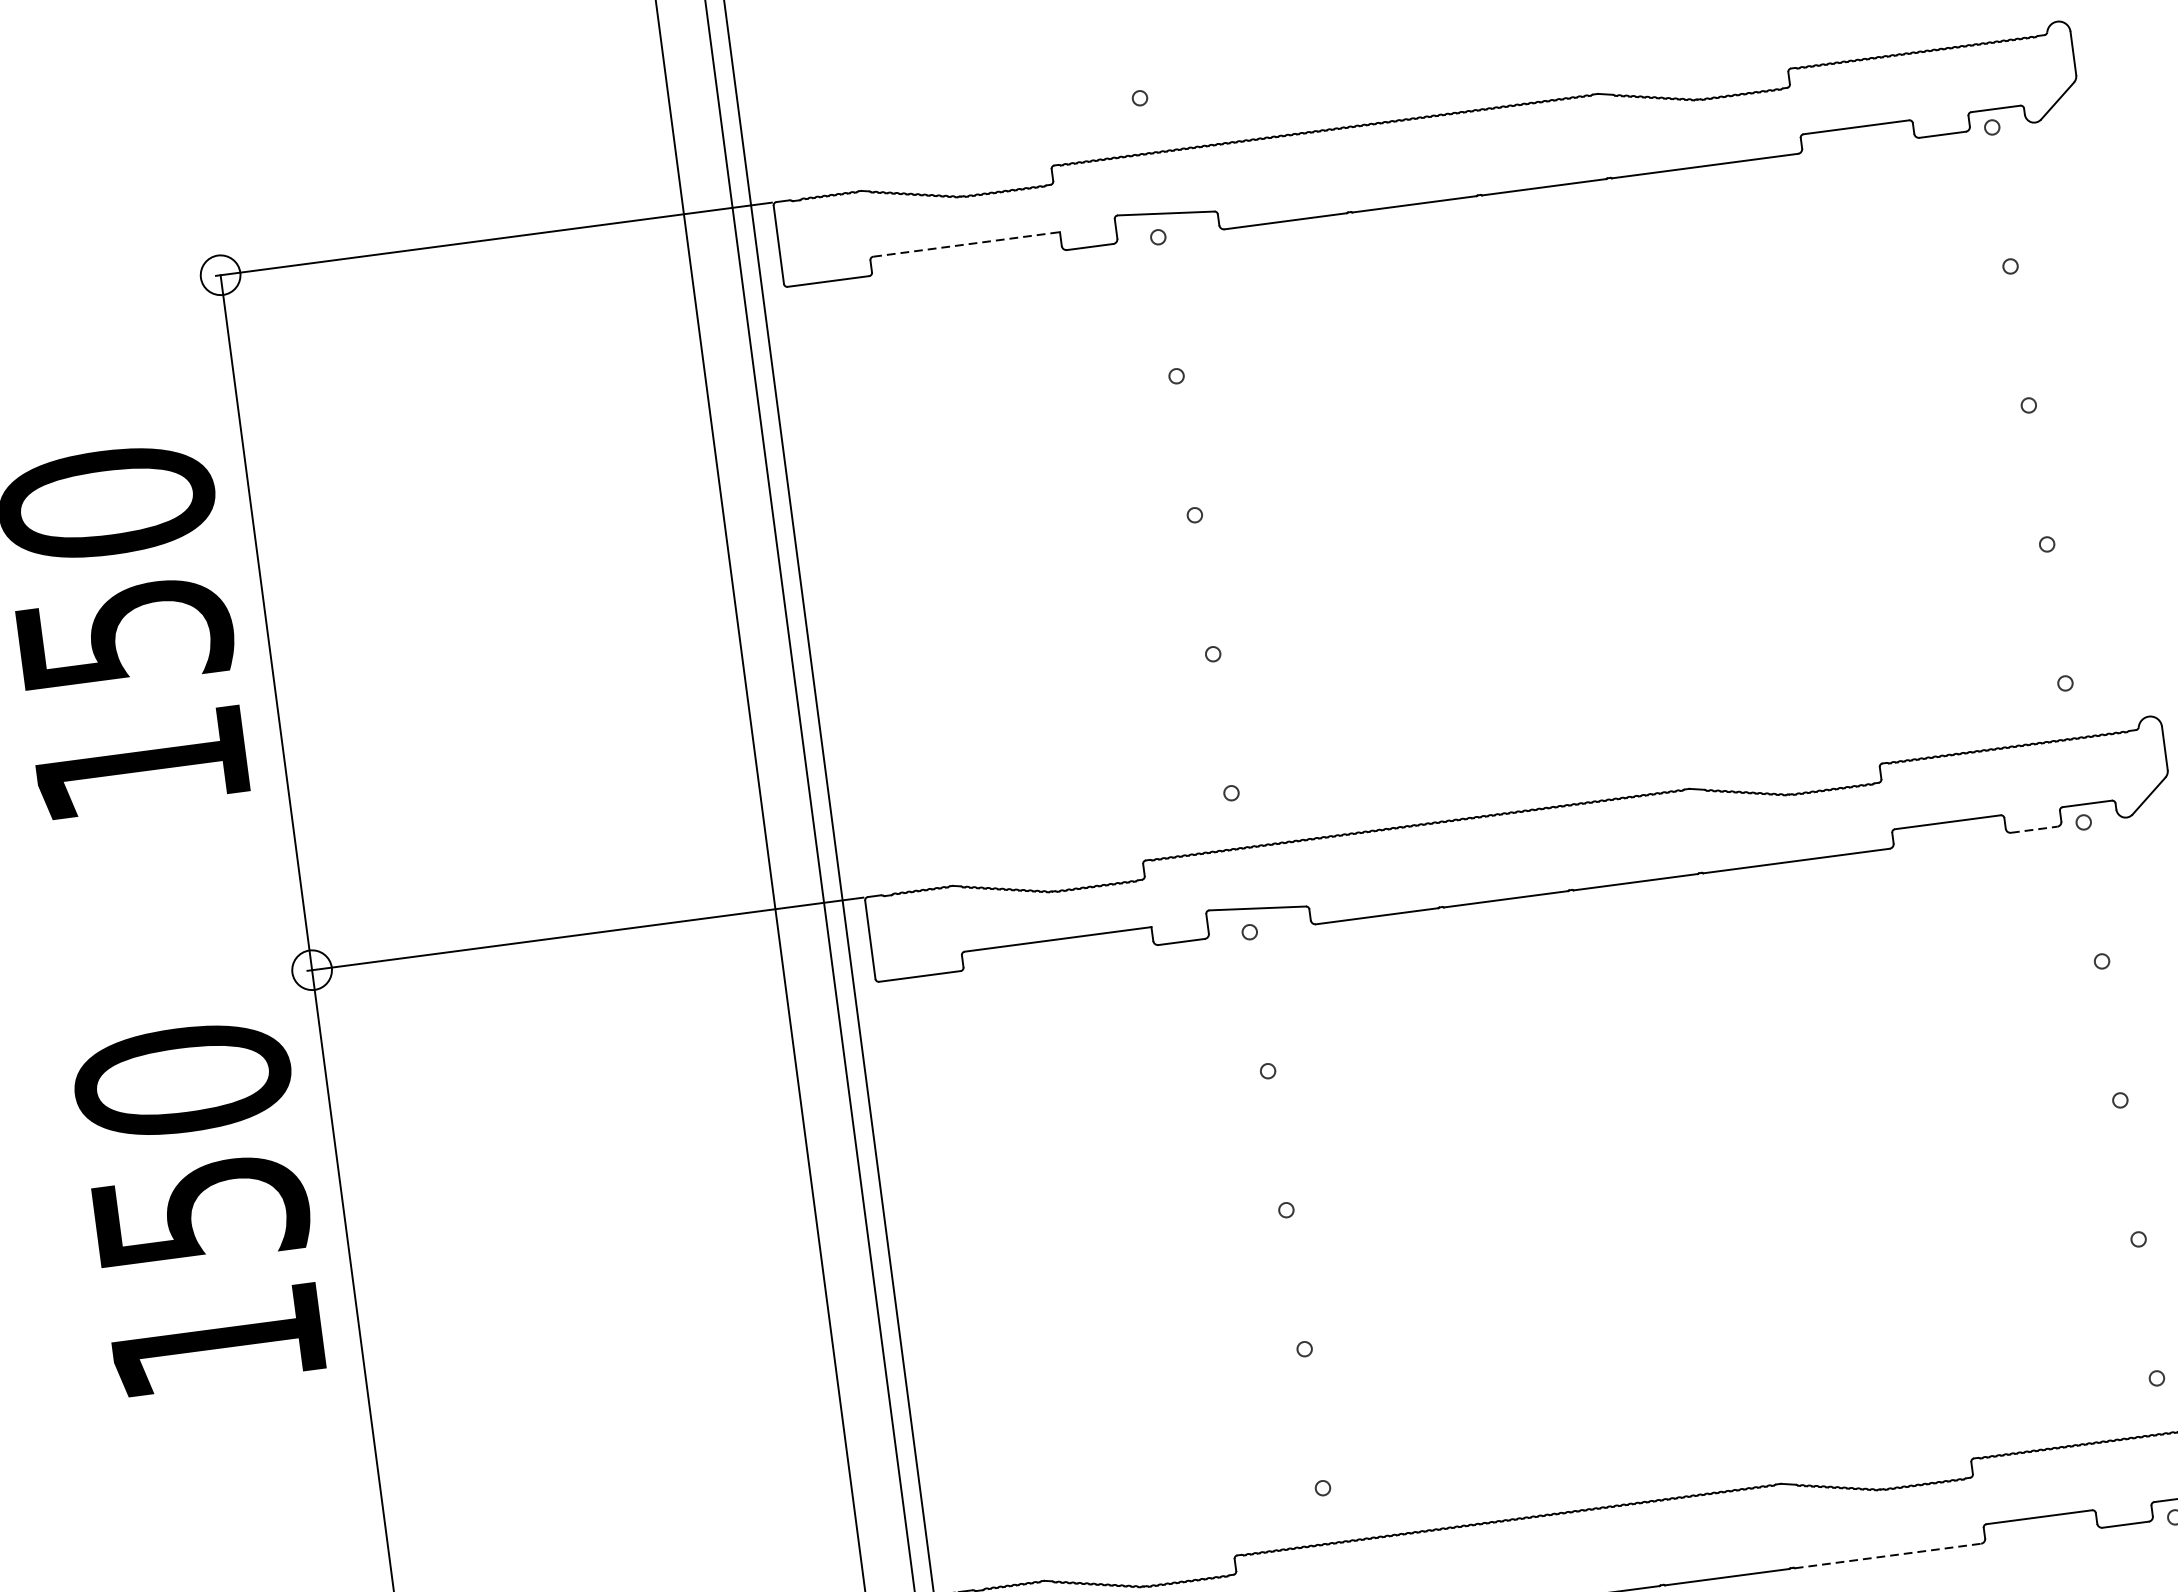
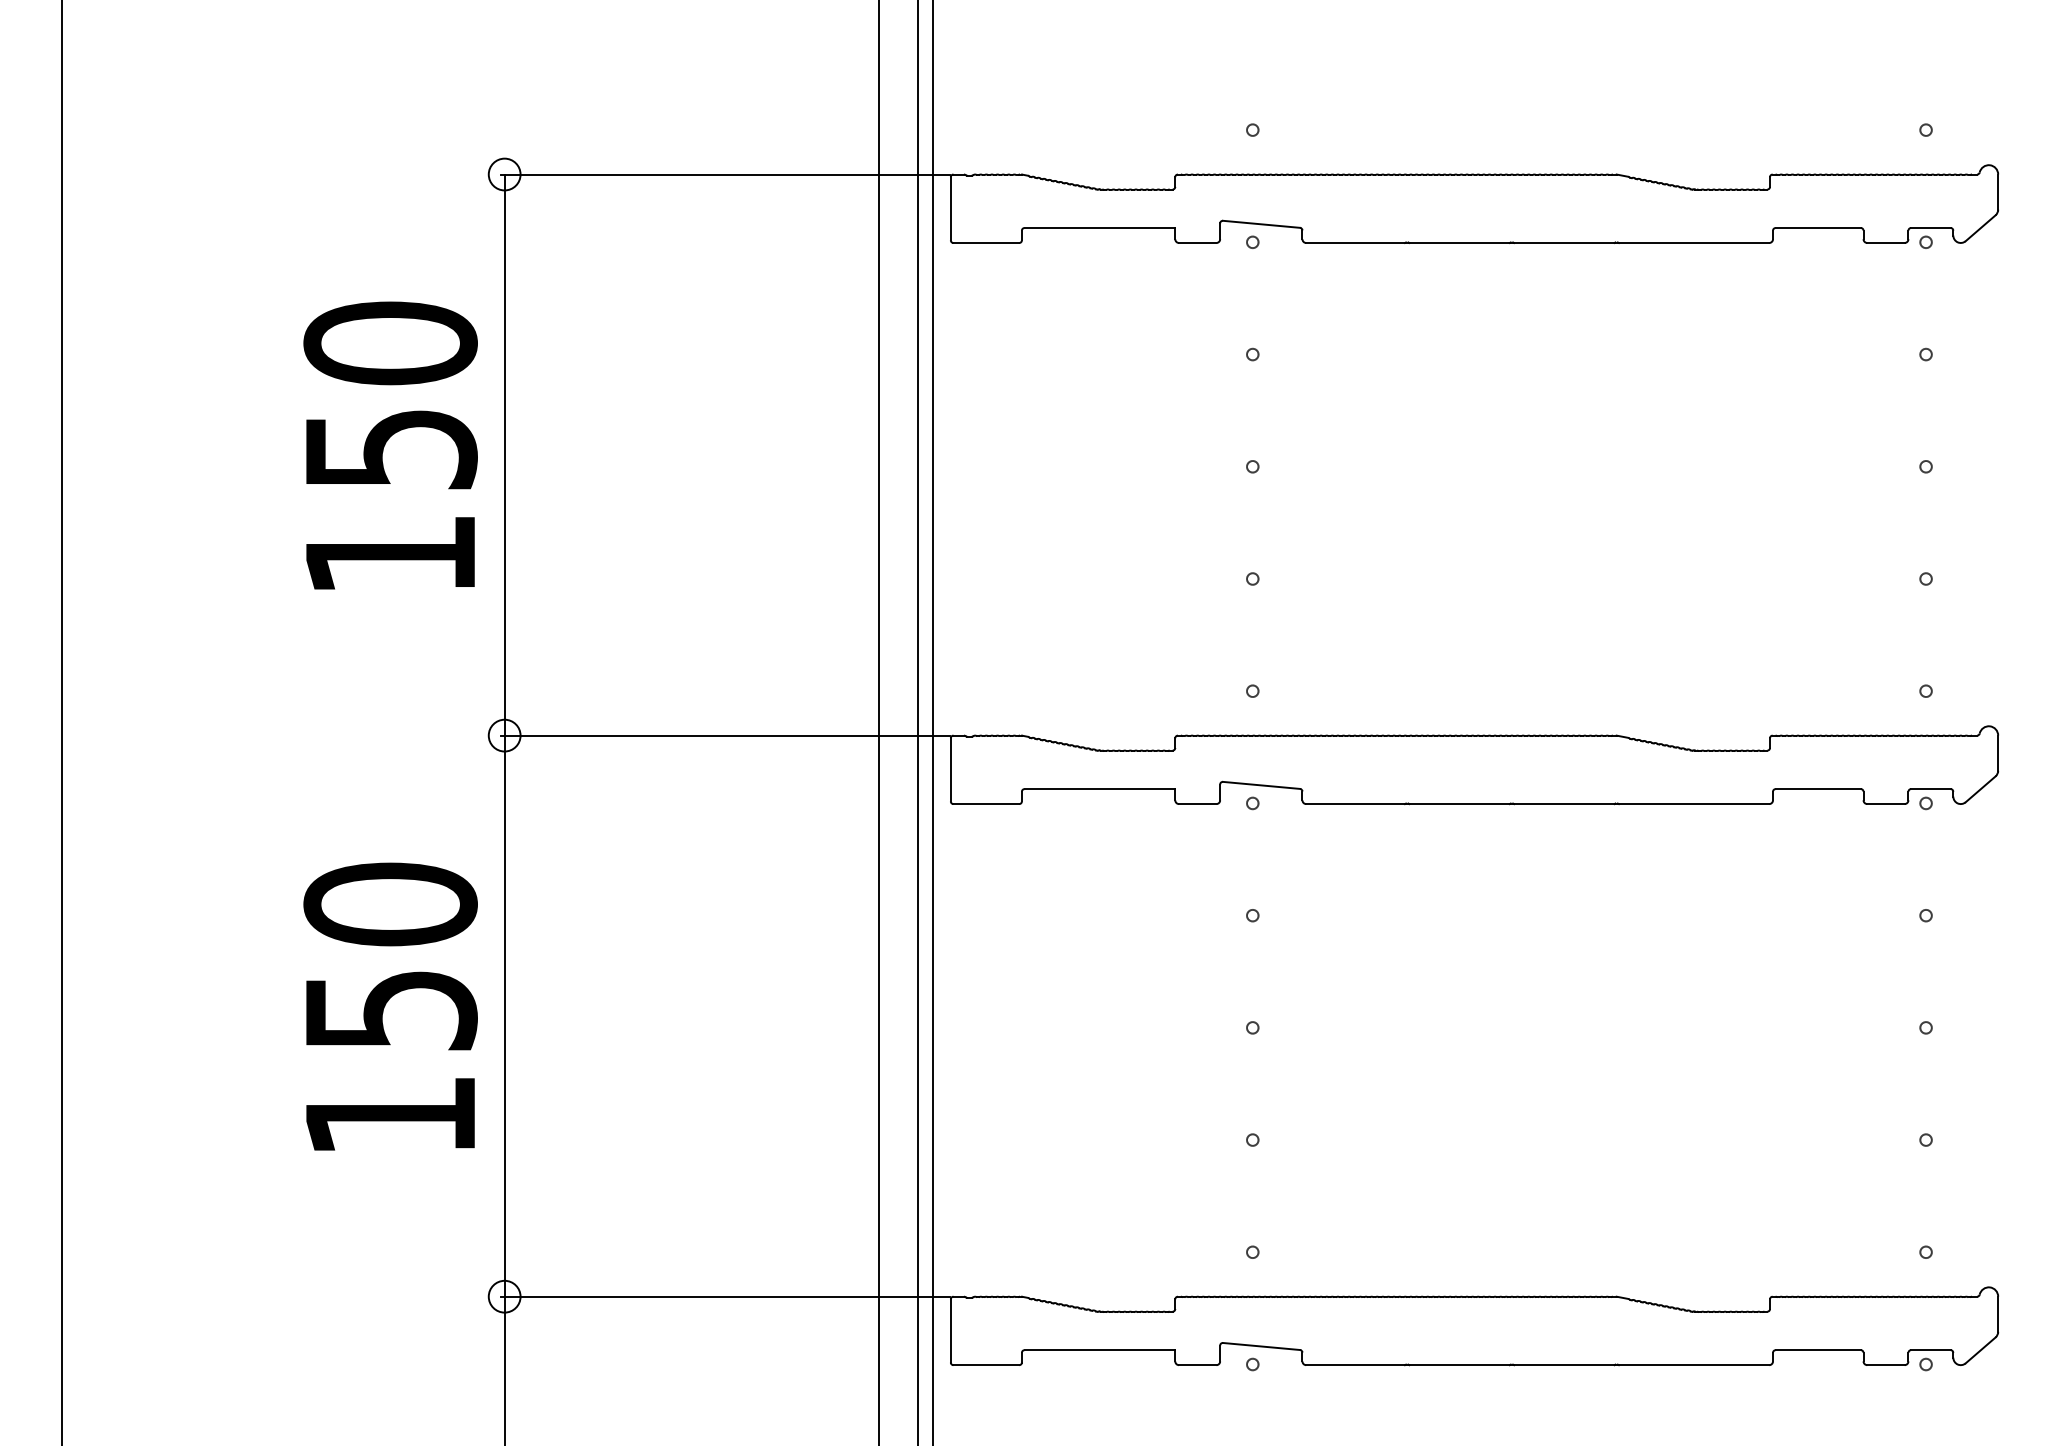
line: (967, 244) -> (1100, 228), dashed -> solid
line: (2033, 830) -> (1885, 804), dashed -> solid
text: (199, 1206) -> (390, 1006), moved
line: (1888, 1556) -> (1694, 1365), dashed -> solid

